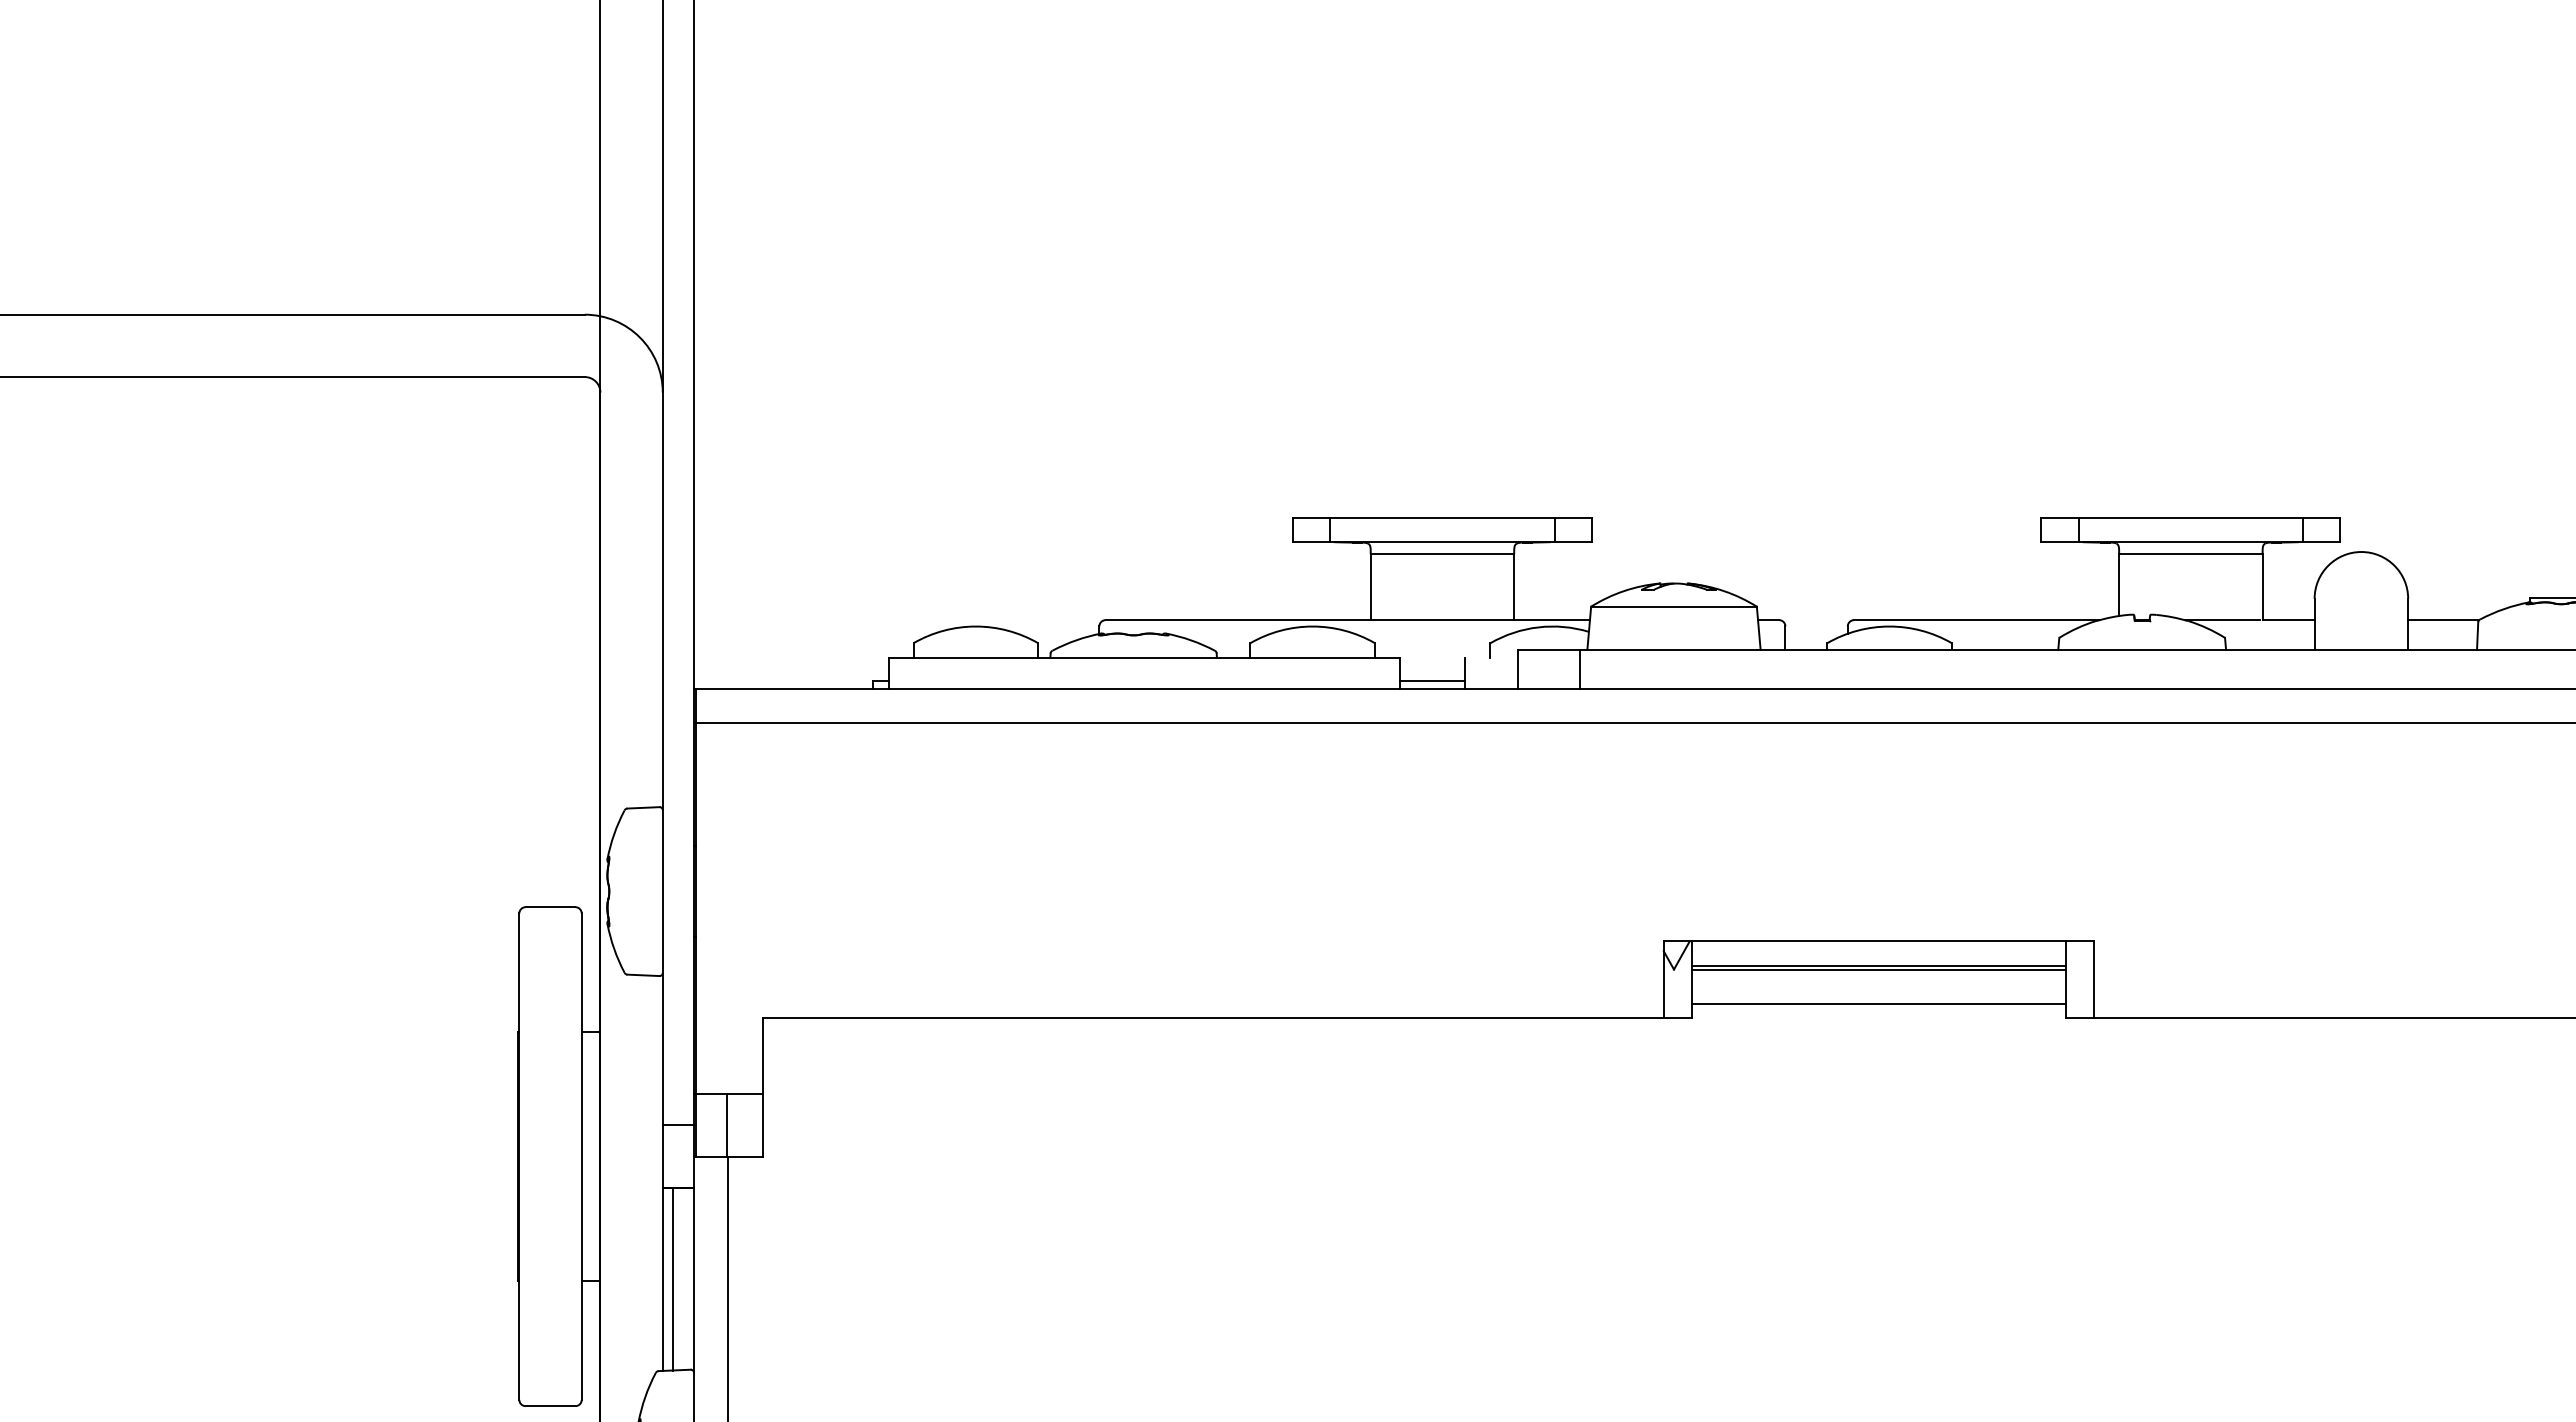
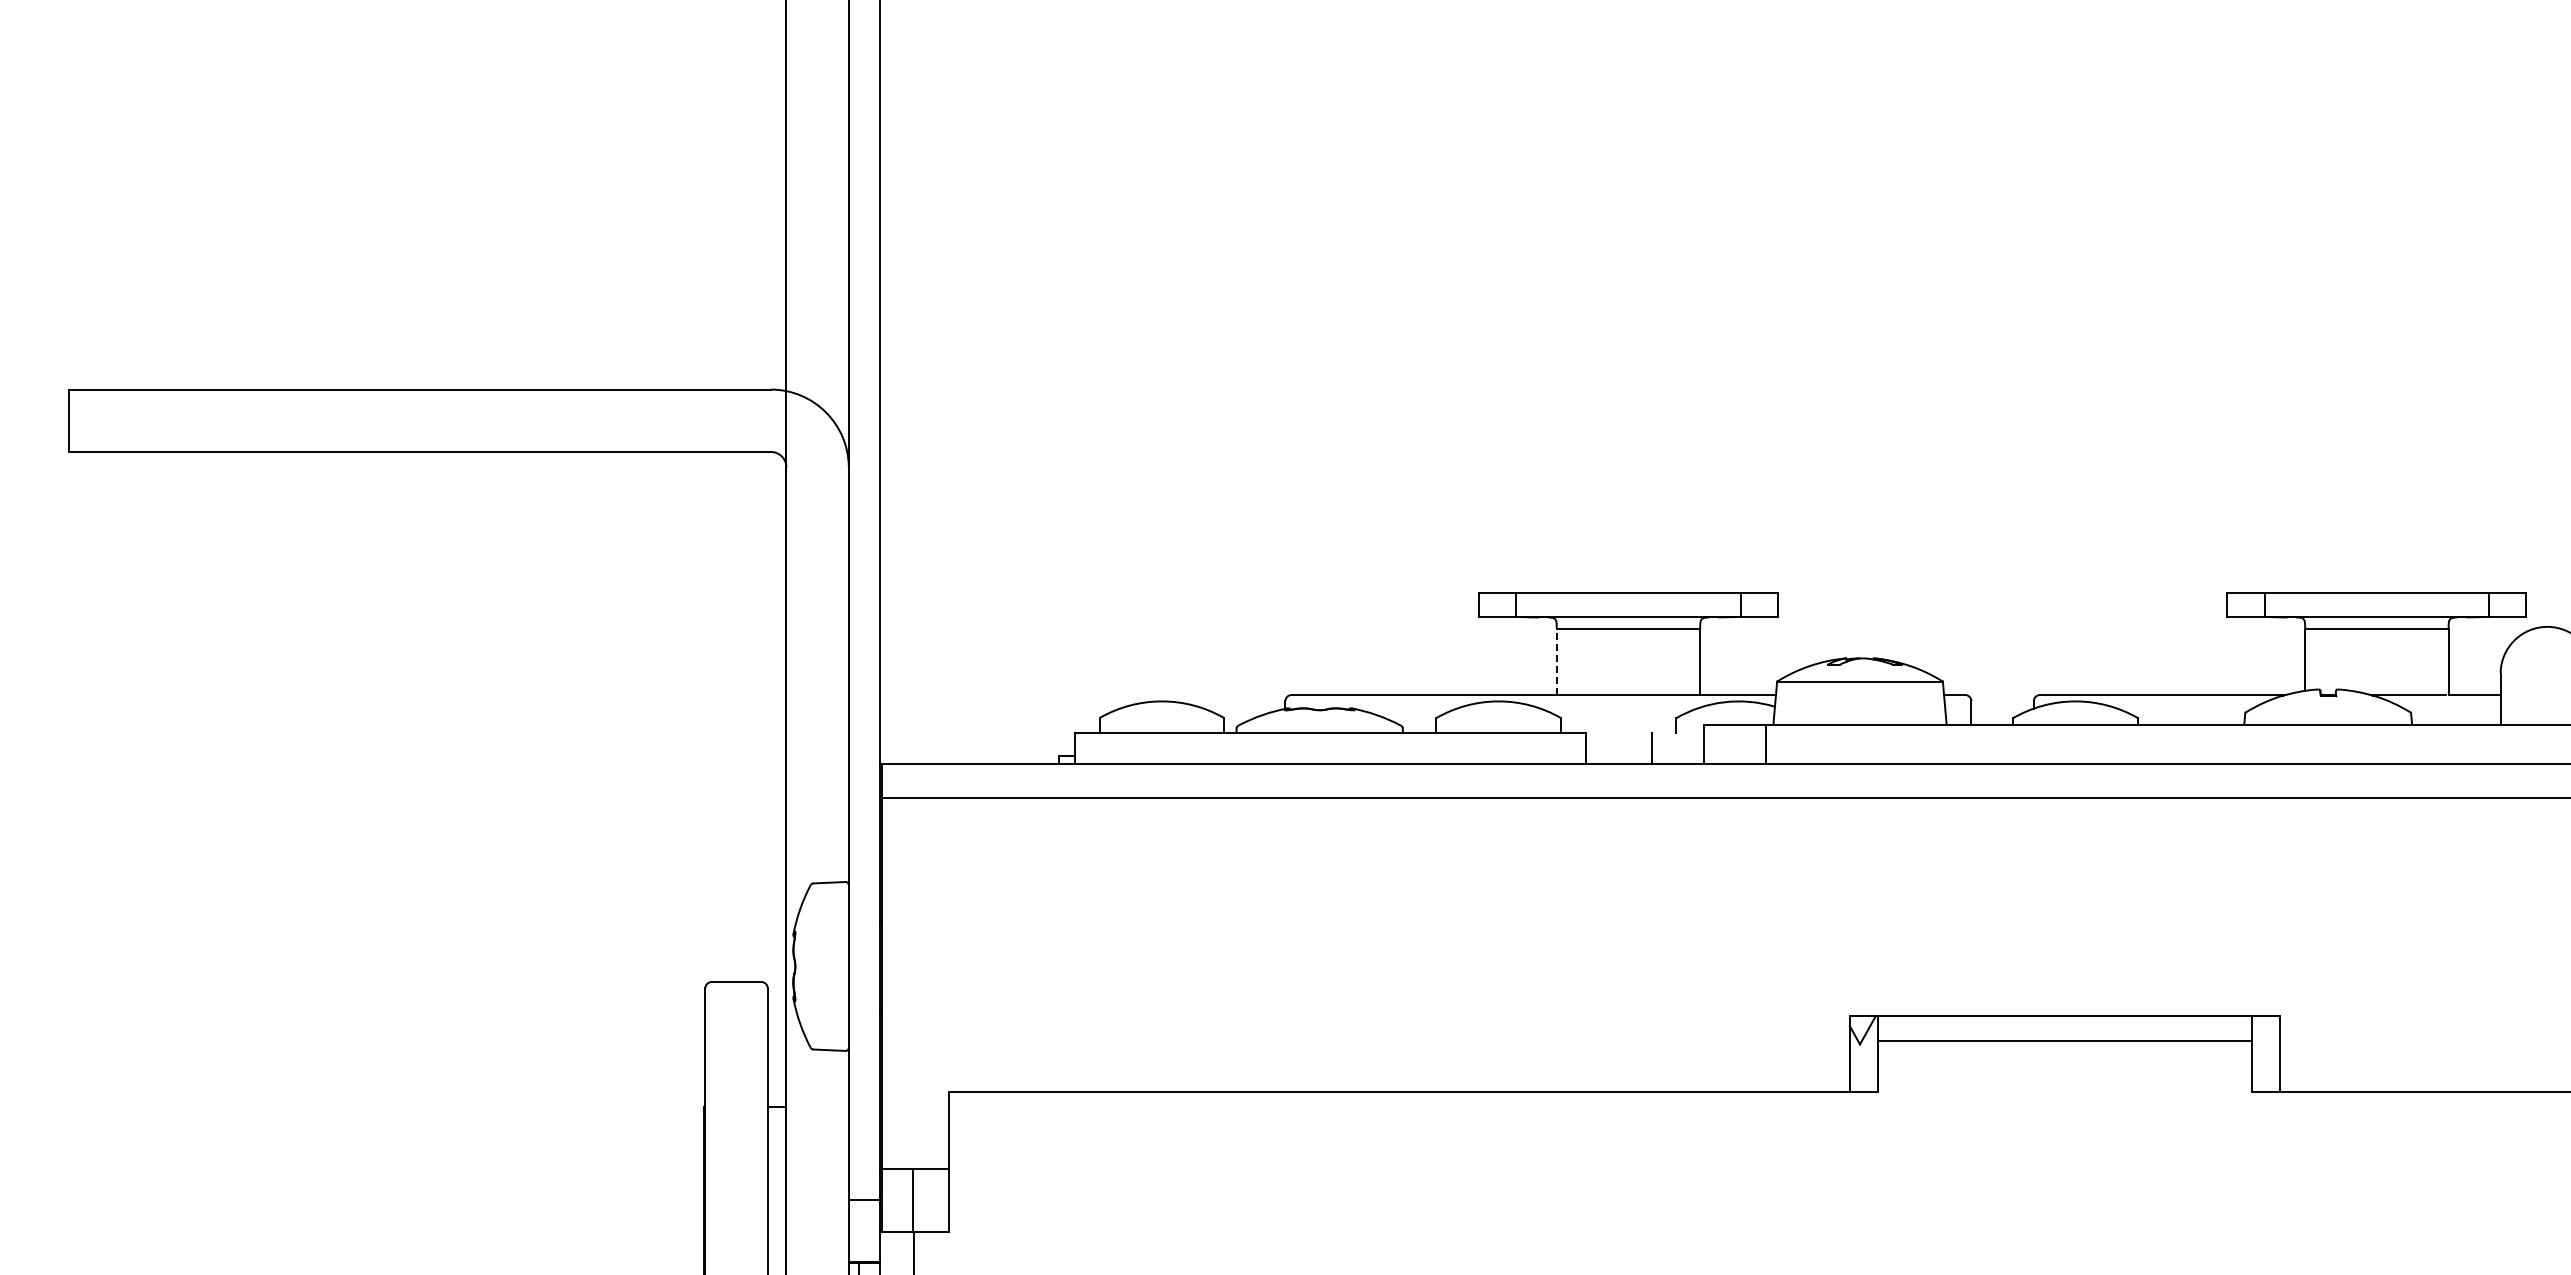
line: (1370, 586) -> (1556, 661), solid -> dashed
line: (1432, 681) -> (1618, 756), removed
line: (1878, 969) -> (2064, 1044), removed
line: (1878, 1003) -> (2064, 1078), removed

